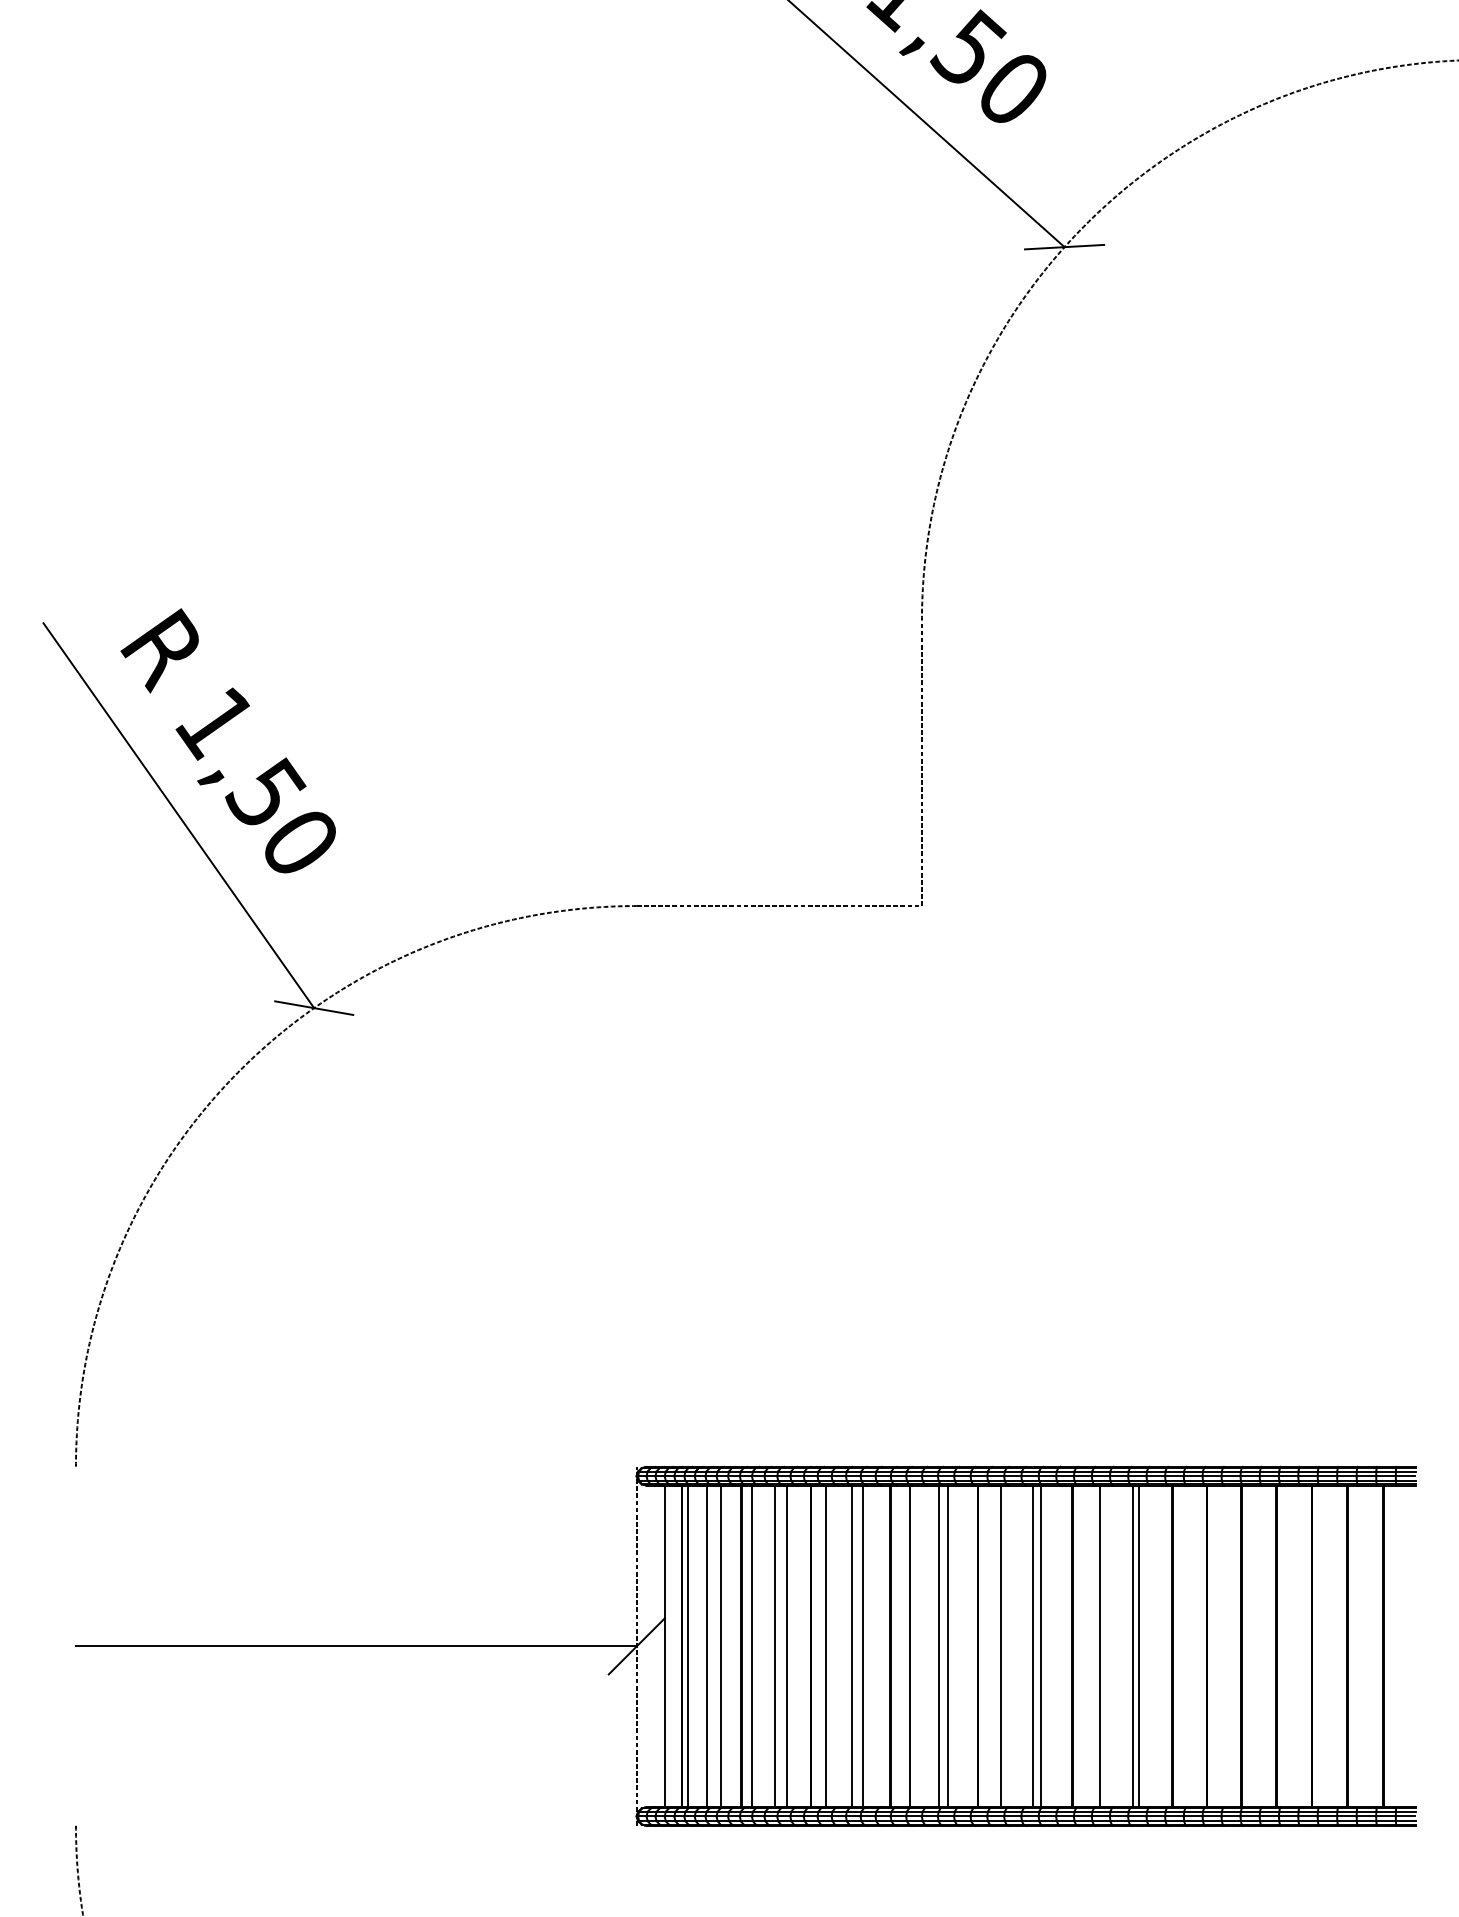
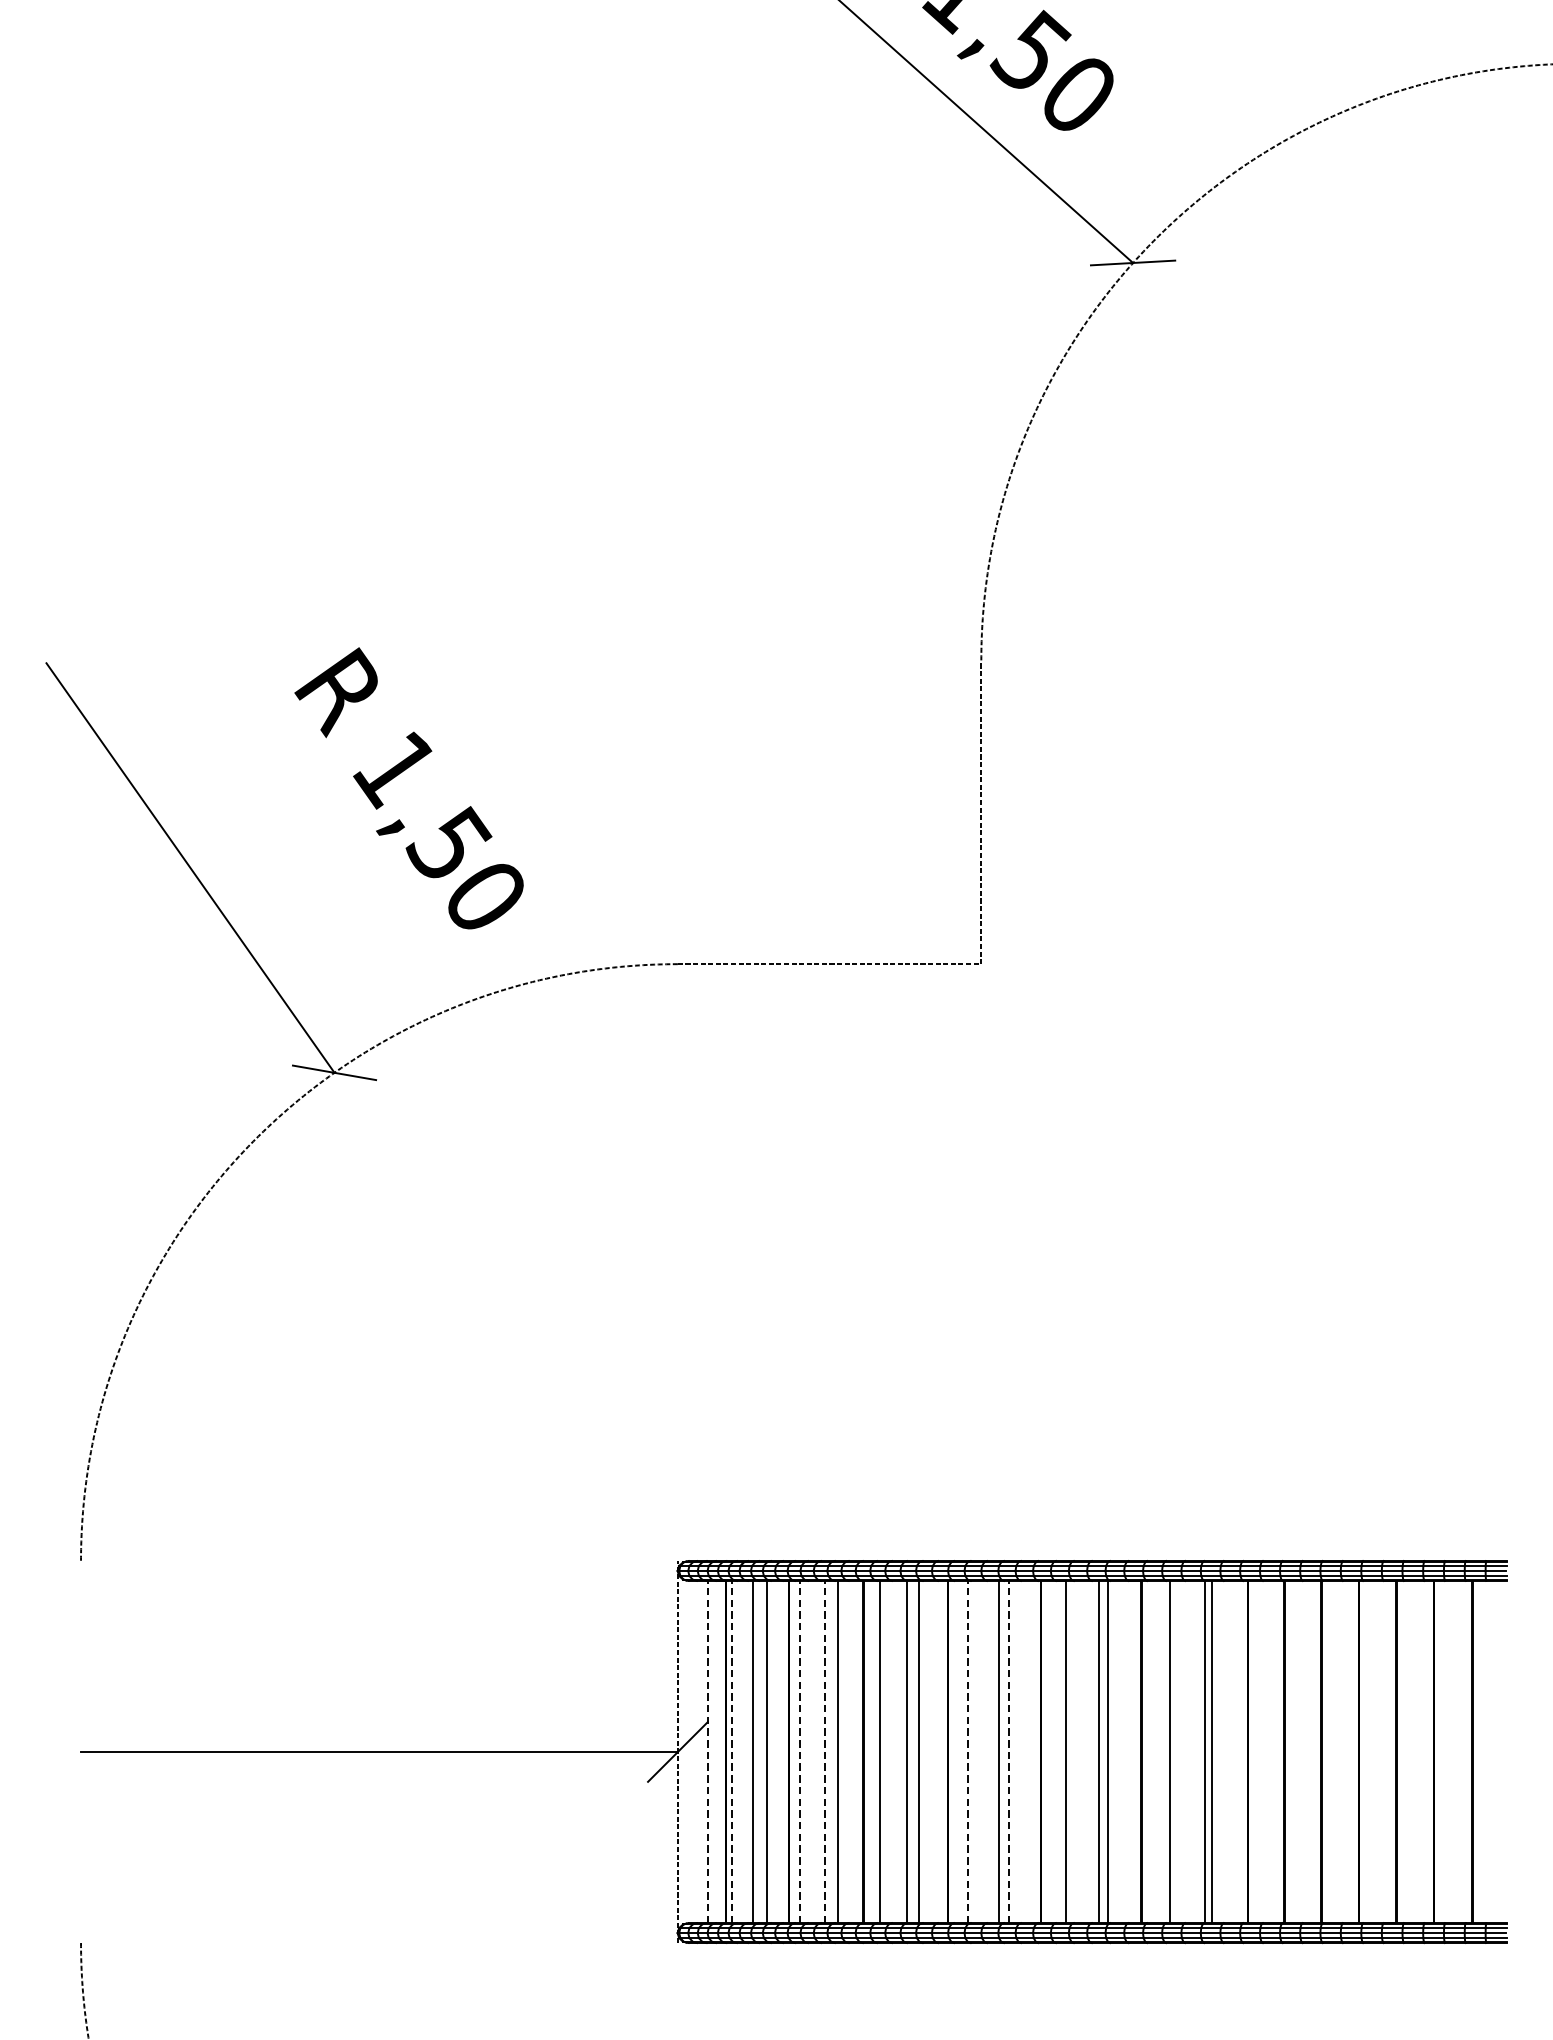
text: (227, 740) -> (408, 788), moved
line: (664, 1646) -> (707, 1752), solid -> dashed
line: (687, 1646) -> (731, 1752), solid -> dashed
line: (751, 1646) -> (799, 1752), solid -> dashed
line: (774, 1646) -> (824, 1752), solid -> dashed
line: (909, 1646) -> (968, 1752), solid -> dashed
line: (948, 1646) -> (1009, 1752), solid -> dashed

